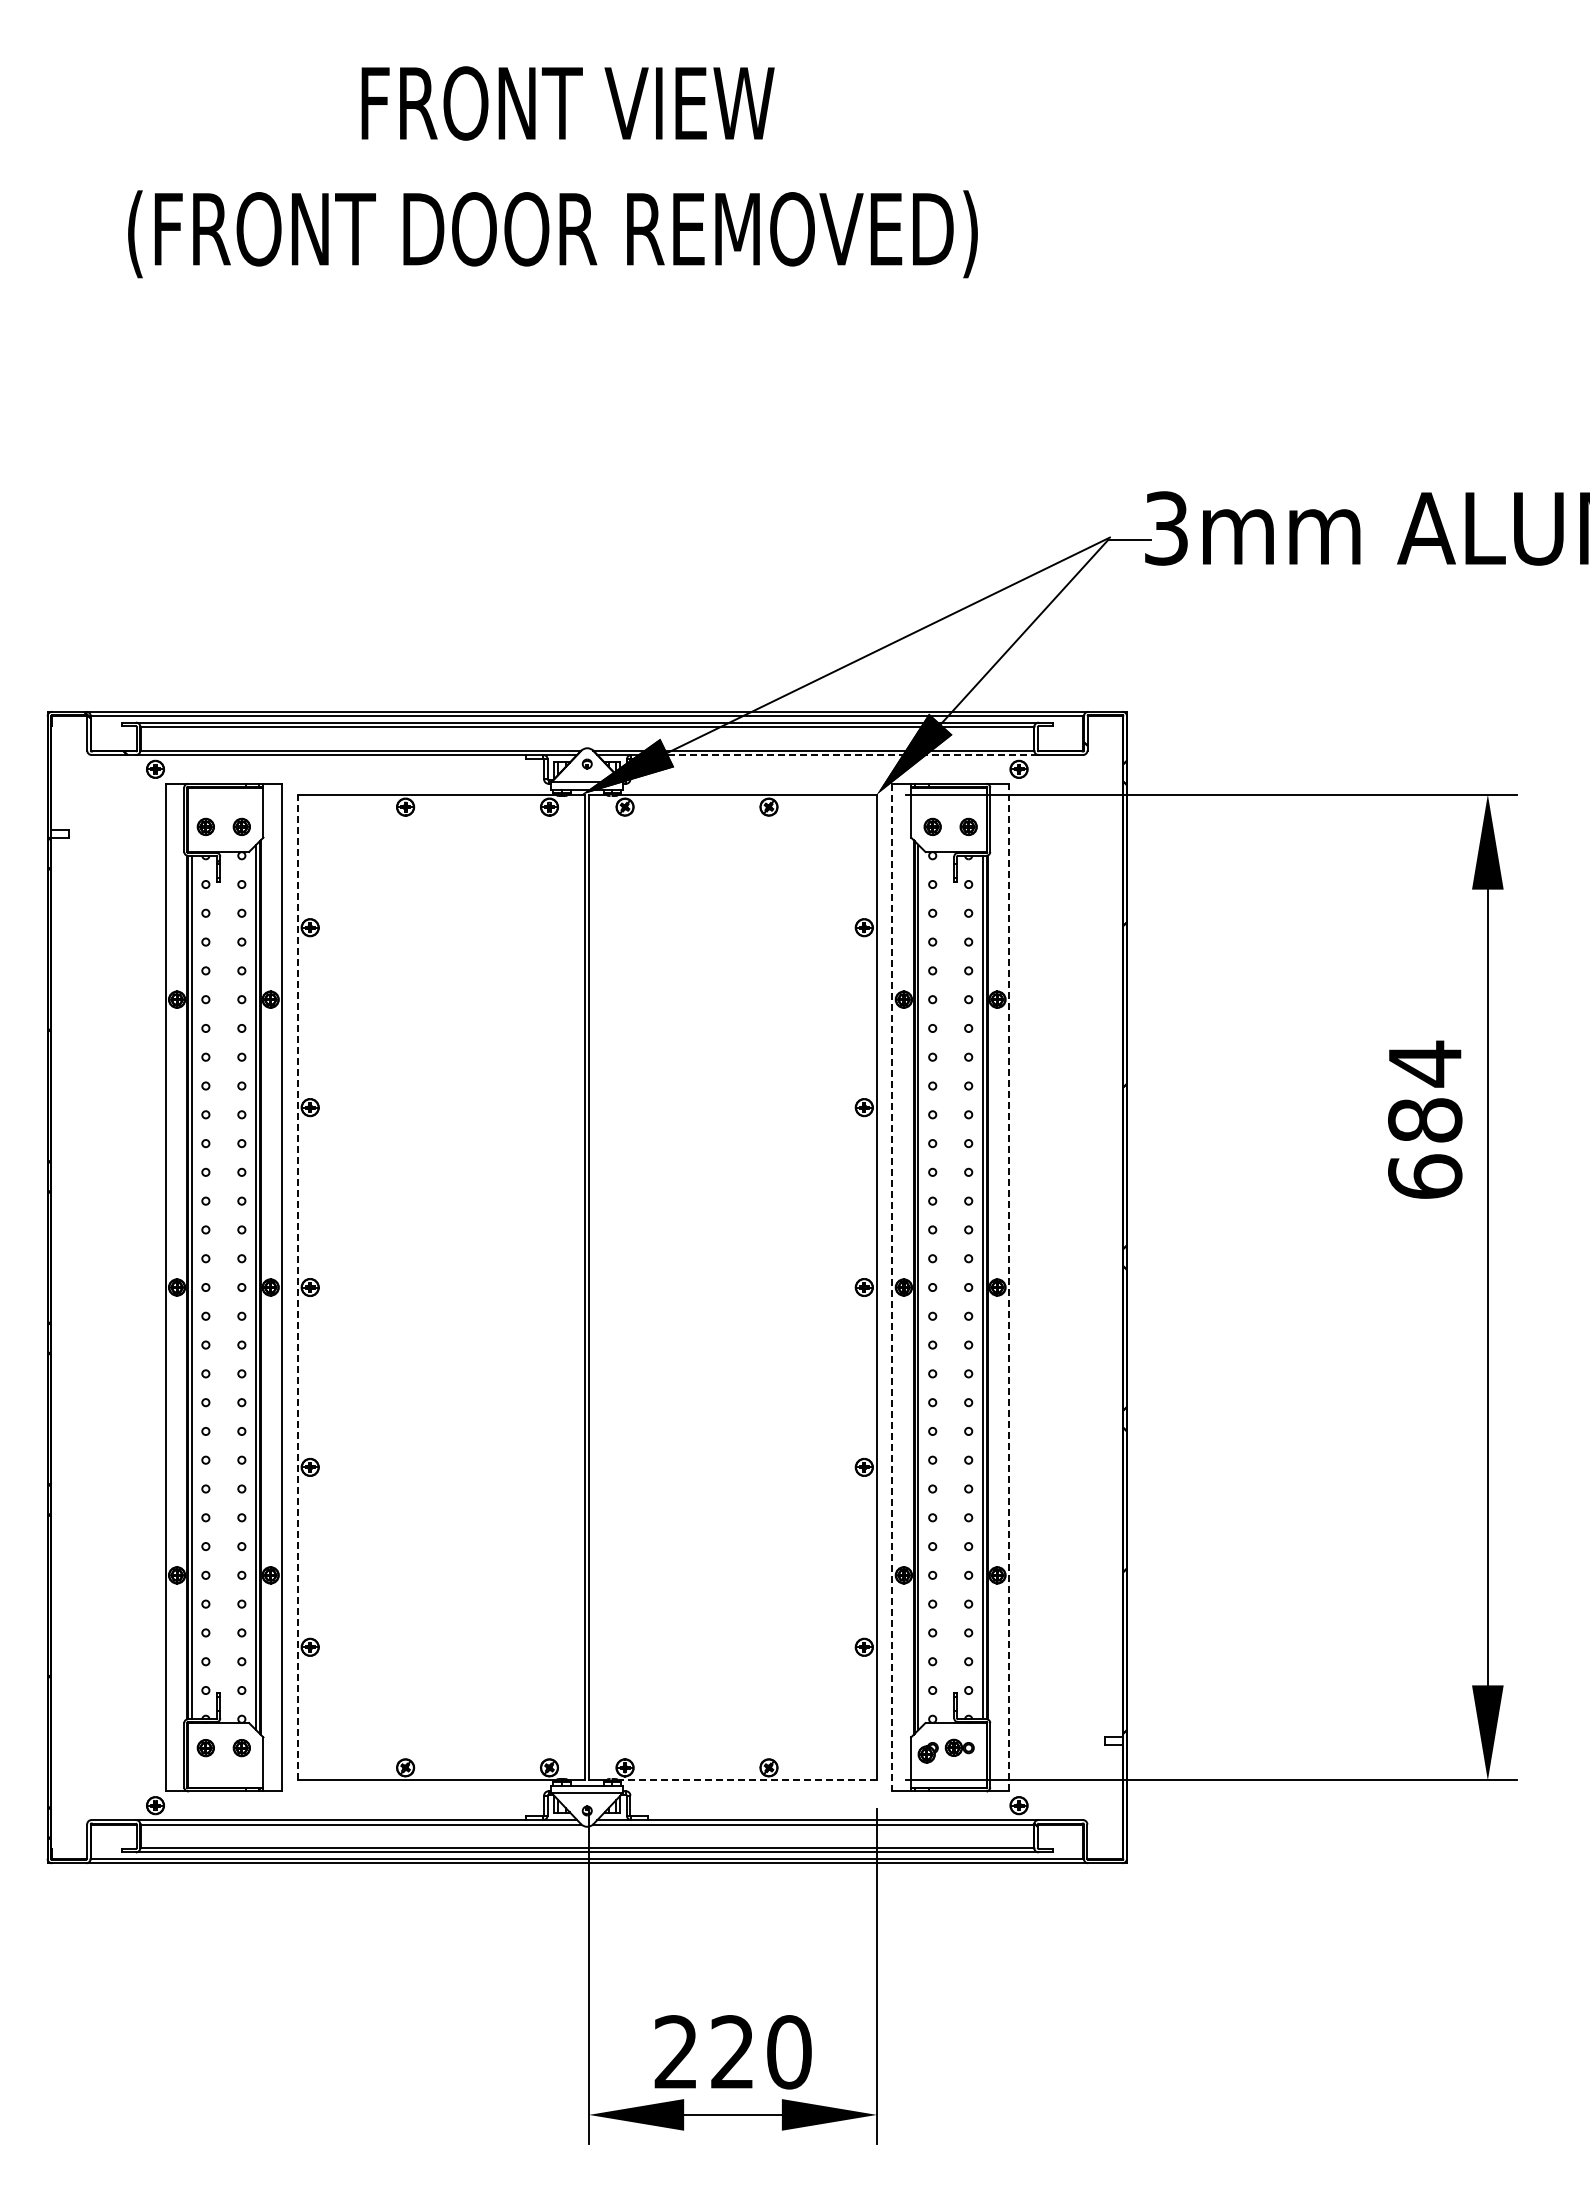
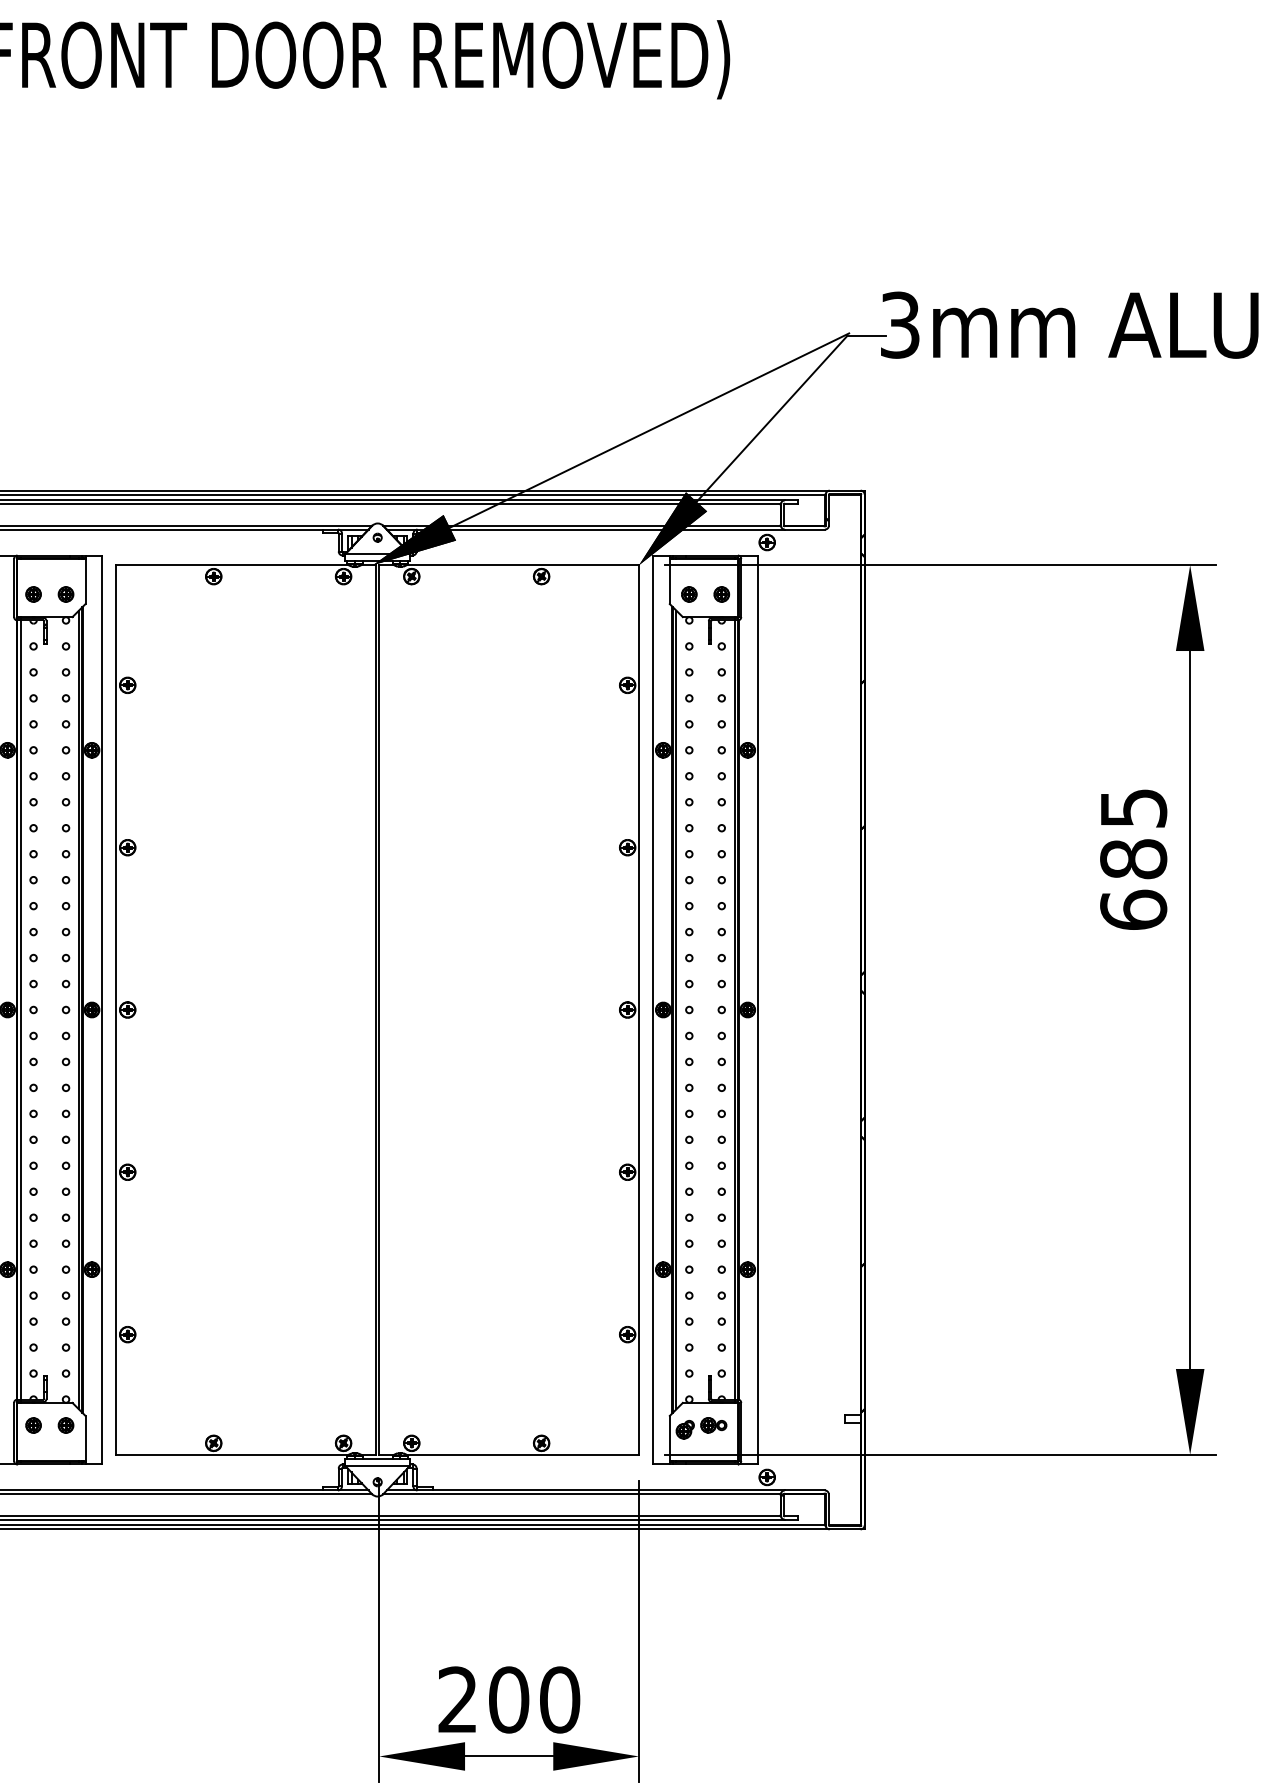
line: (843, 755) -> (608, 530), dashed -> solid
text: (1425, 1063) -> (1133, 807), 684 -> 685
line: (297, 1287) -> (116, 1009), dashed -> solid
line: (892, 1287) -> (653, 1009), dashed -> solid
line: (1008, 1287) -> (757, 1009), dashed -> solid
line: (748, 1780) -> (523, 1454), dashed -> solid
text: (732, 2052) -> (508, 1700), 220 -> 200

